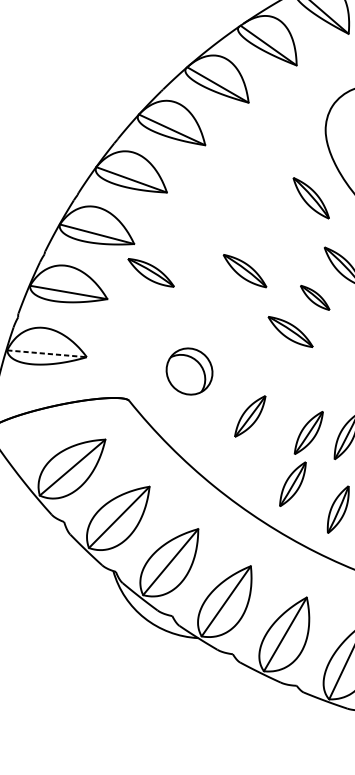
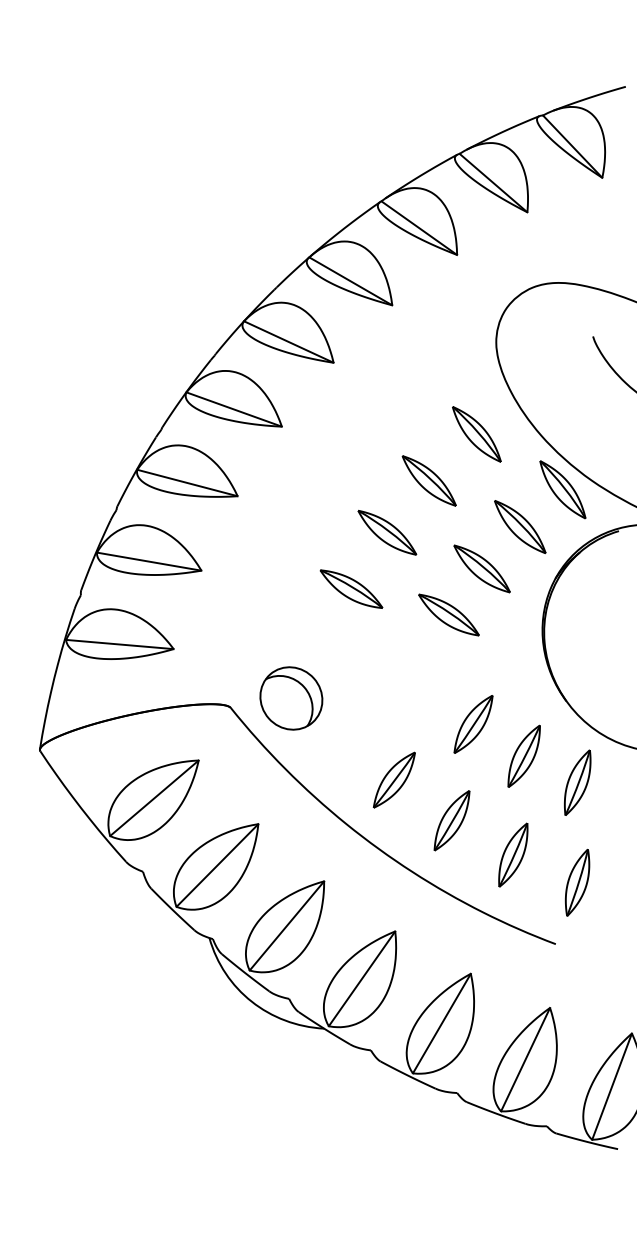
part: (275, 232) -> (428, 480), added
part: (151, 272) -> (351, 588), moved
part: (314, 297) -> (481, 568), size x1.43
line: (46, 353) -> (119, 644), dashed -> solid
part: (189, 371) -> (291, 698), moved
part: (249, 415) -> (393, 779), moved
part: (308, 433) -> (473, 724), moved

